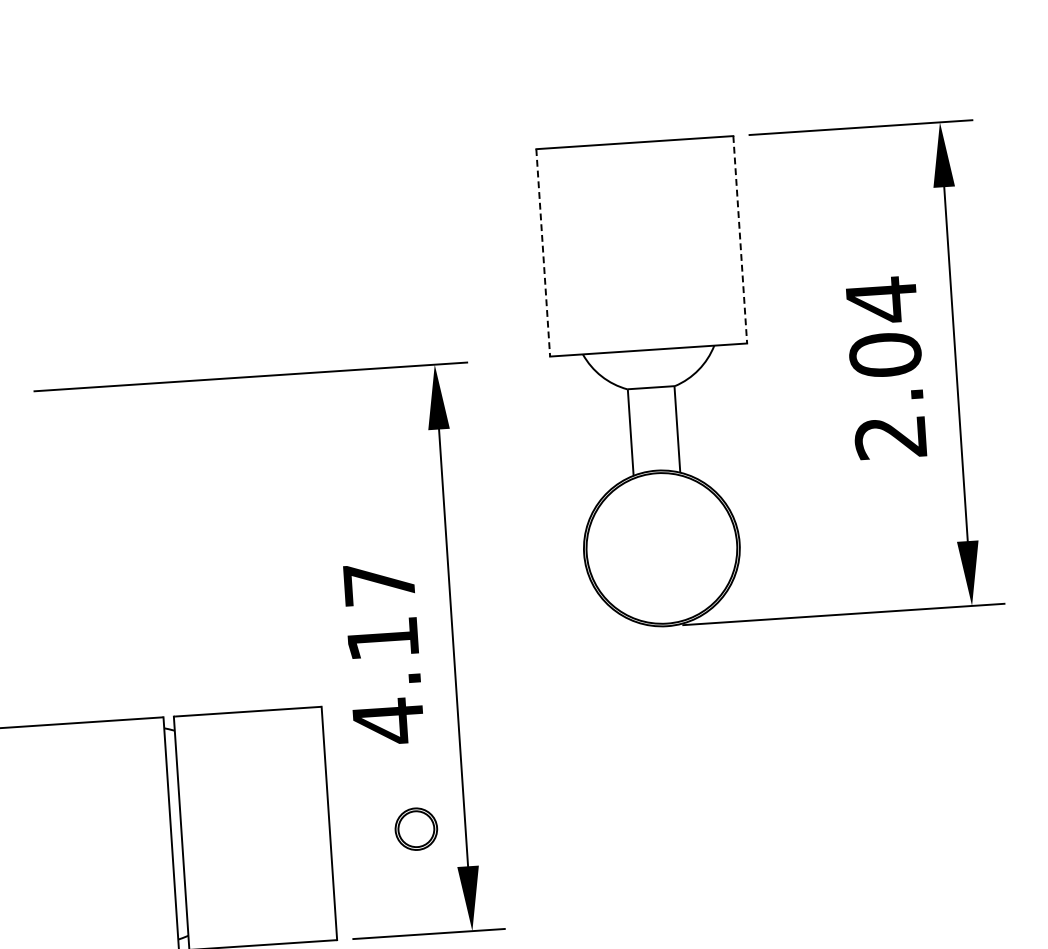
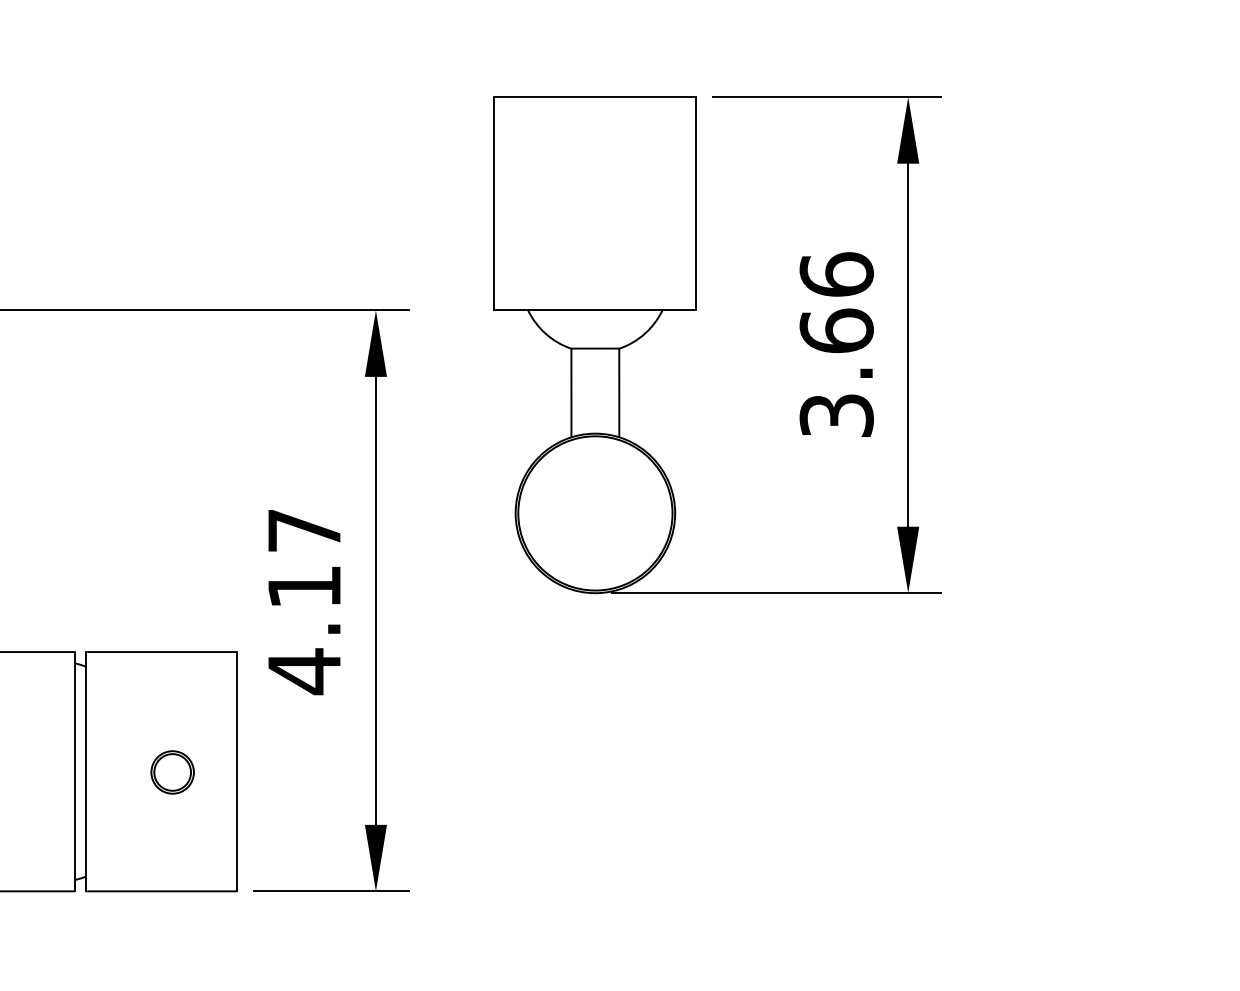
line: (740, 240) -> (696, 204), dashed -> solid
line: (543, 253) -> (494, 204), dashed -> solid
text: (886, 368) -> (836, 344), 2.04 -> 3.66
part: (416, 829) -> (172, 772), moved

